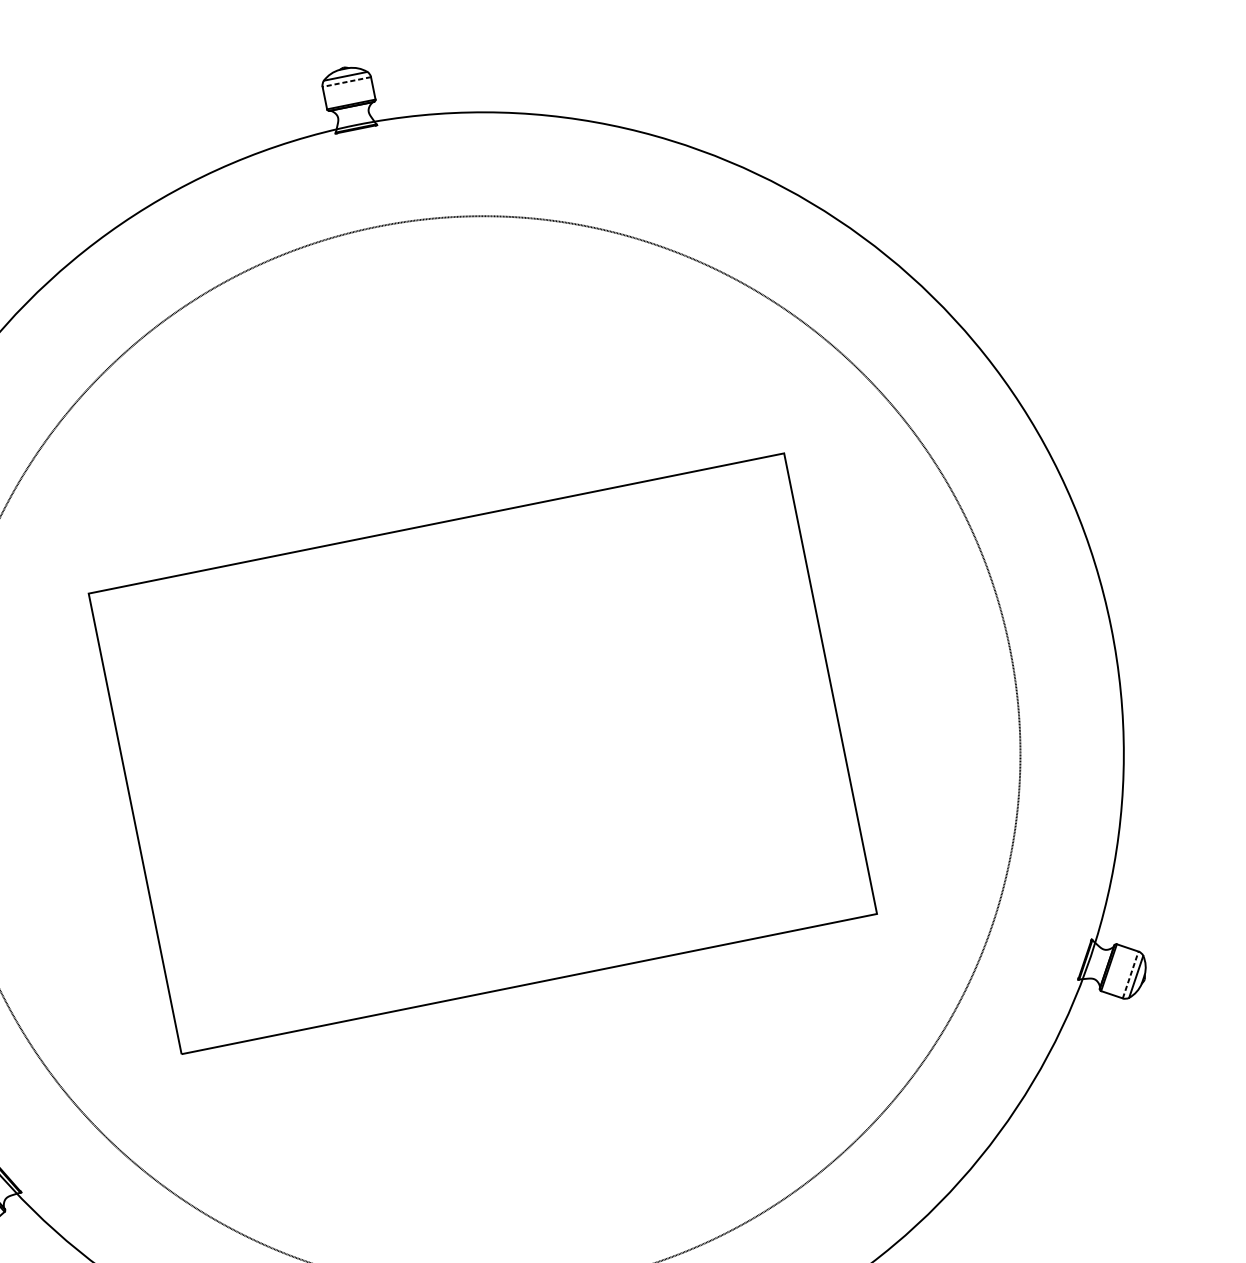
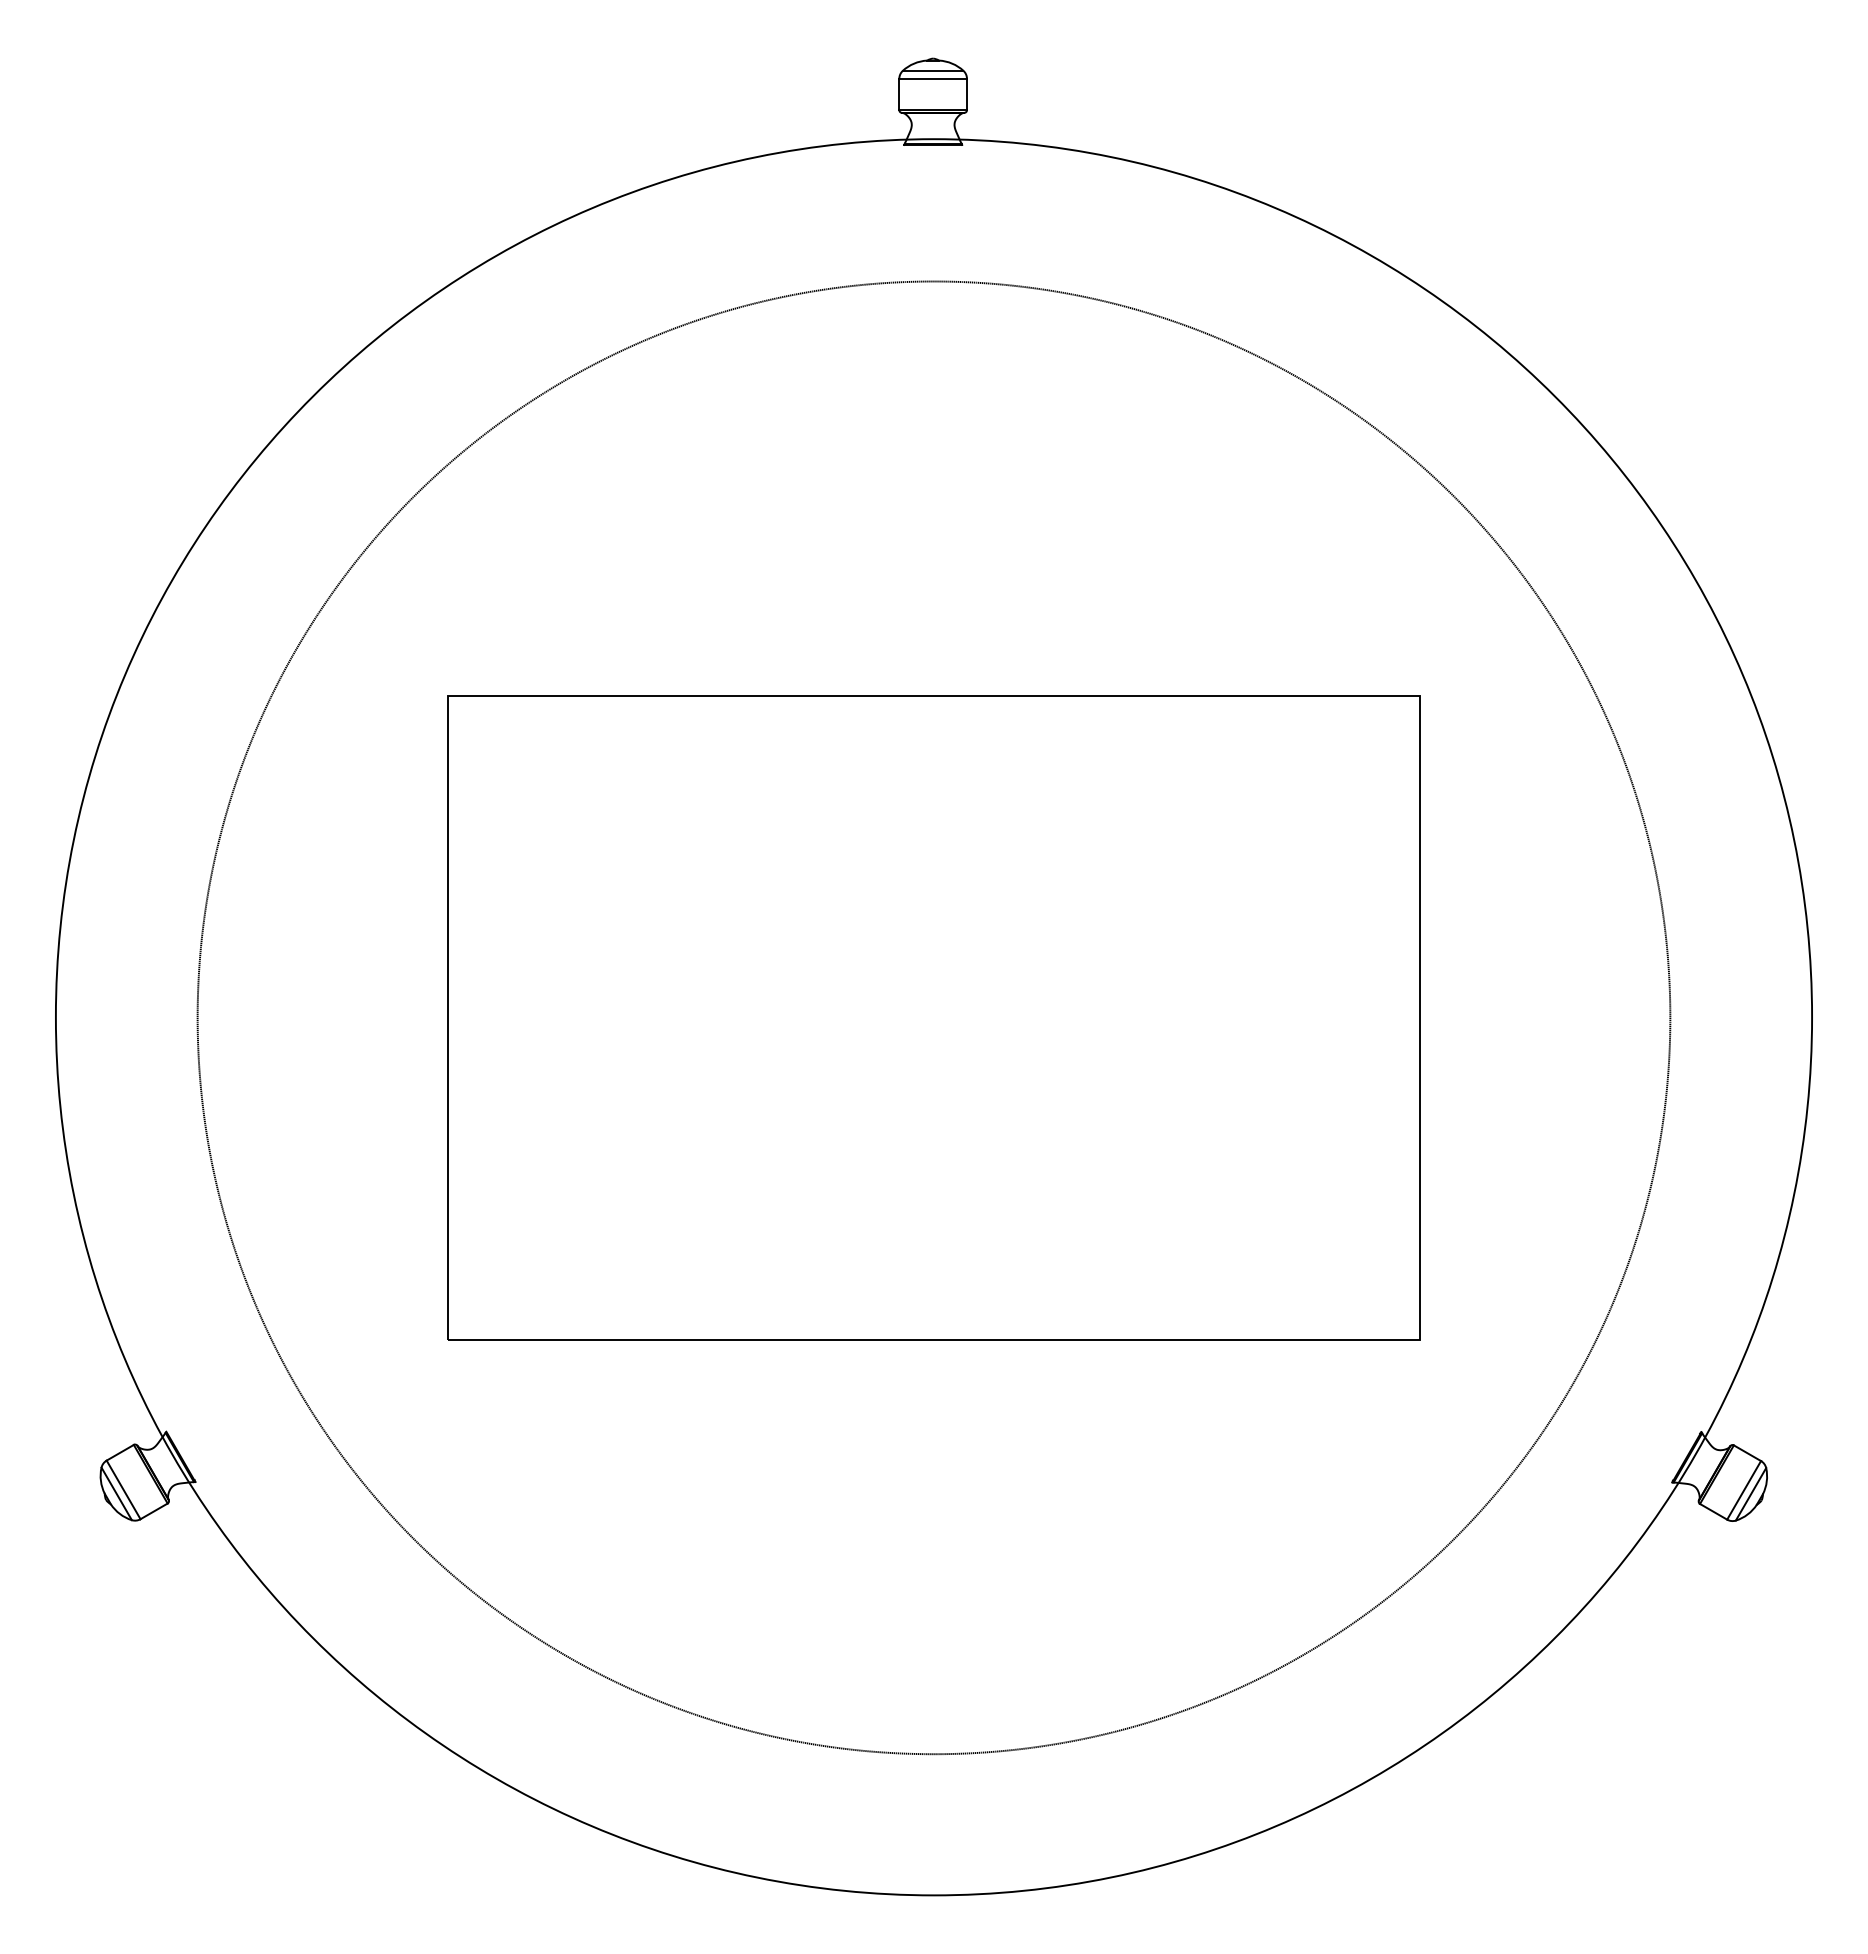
line: (347, 81) -> (933, 78), dashed -> solid
line: (1130, 975) -> (1744, 1490), dashed -> solid

